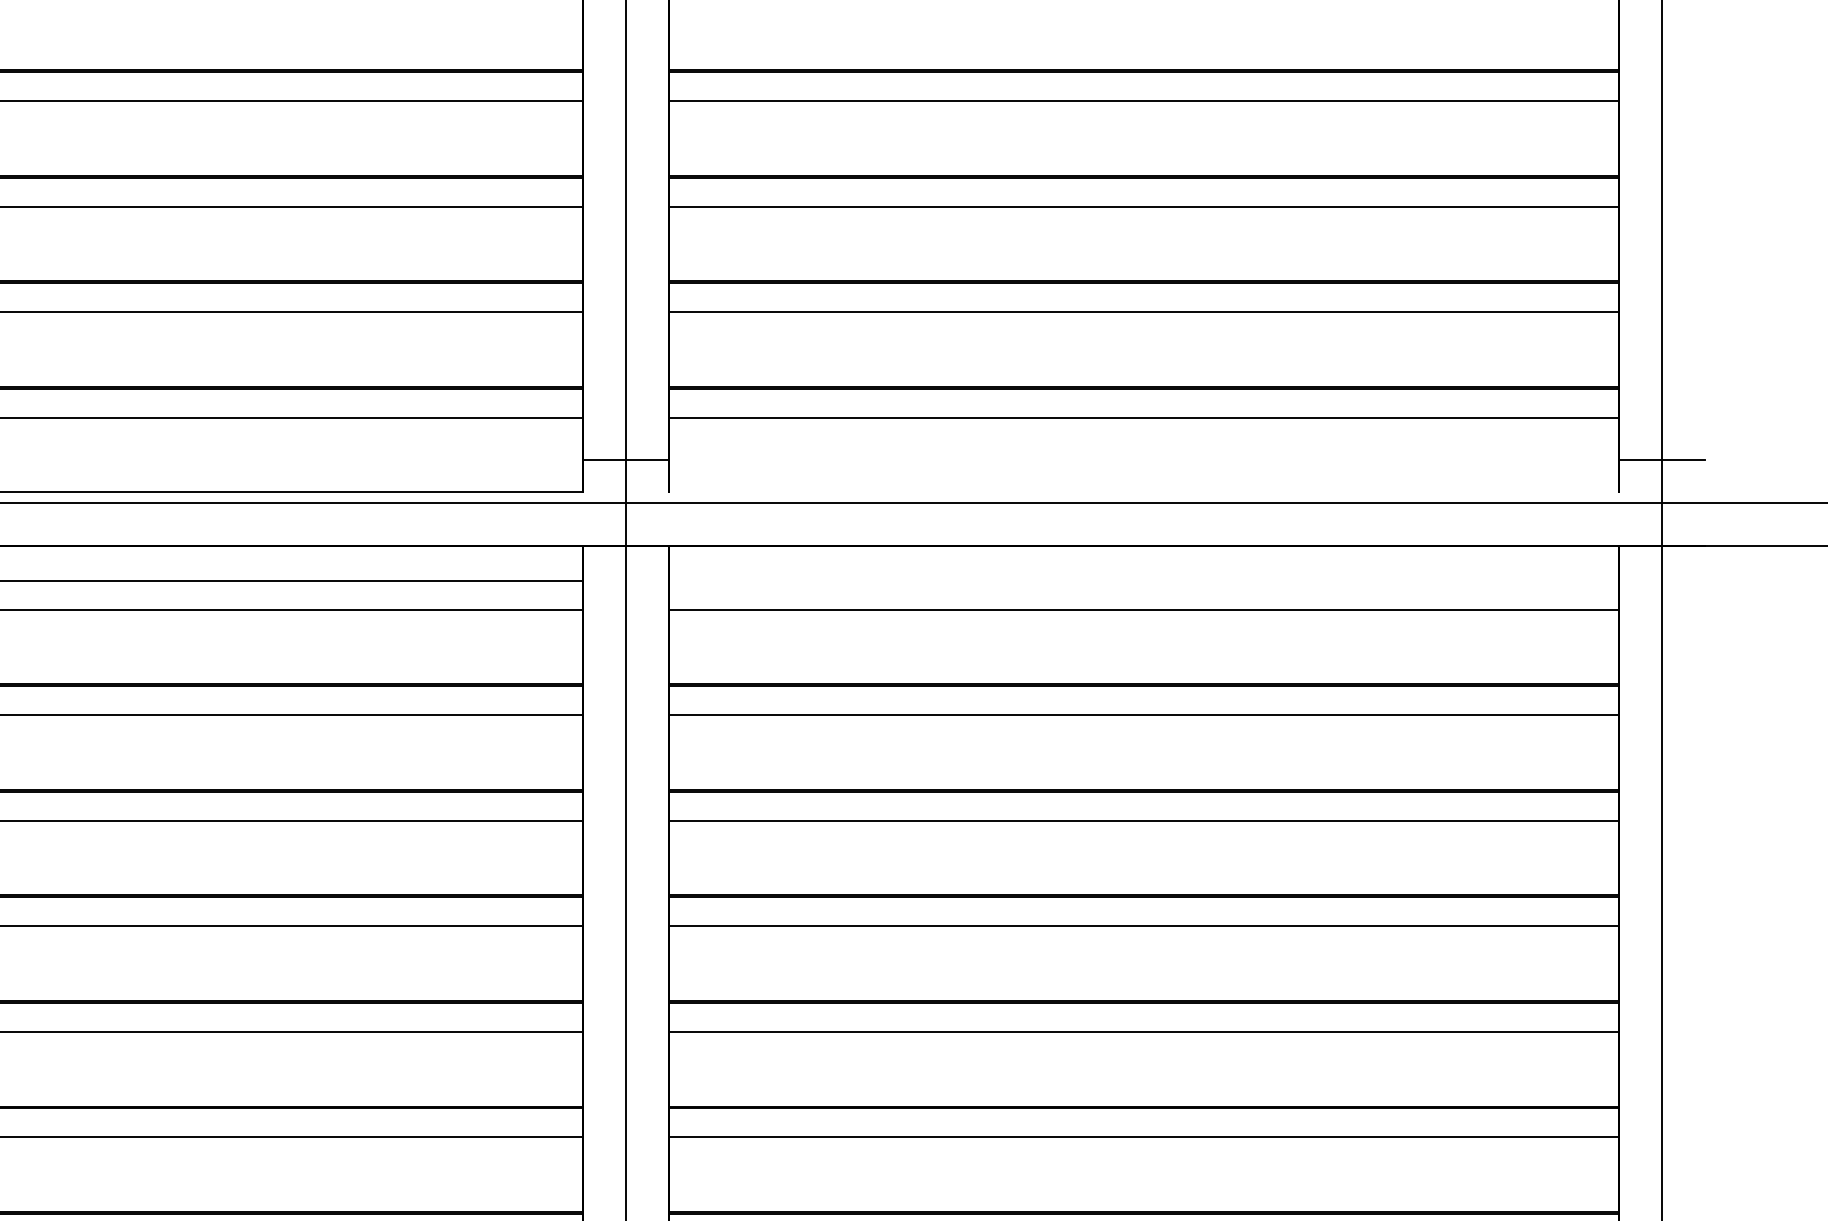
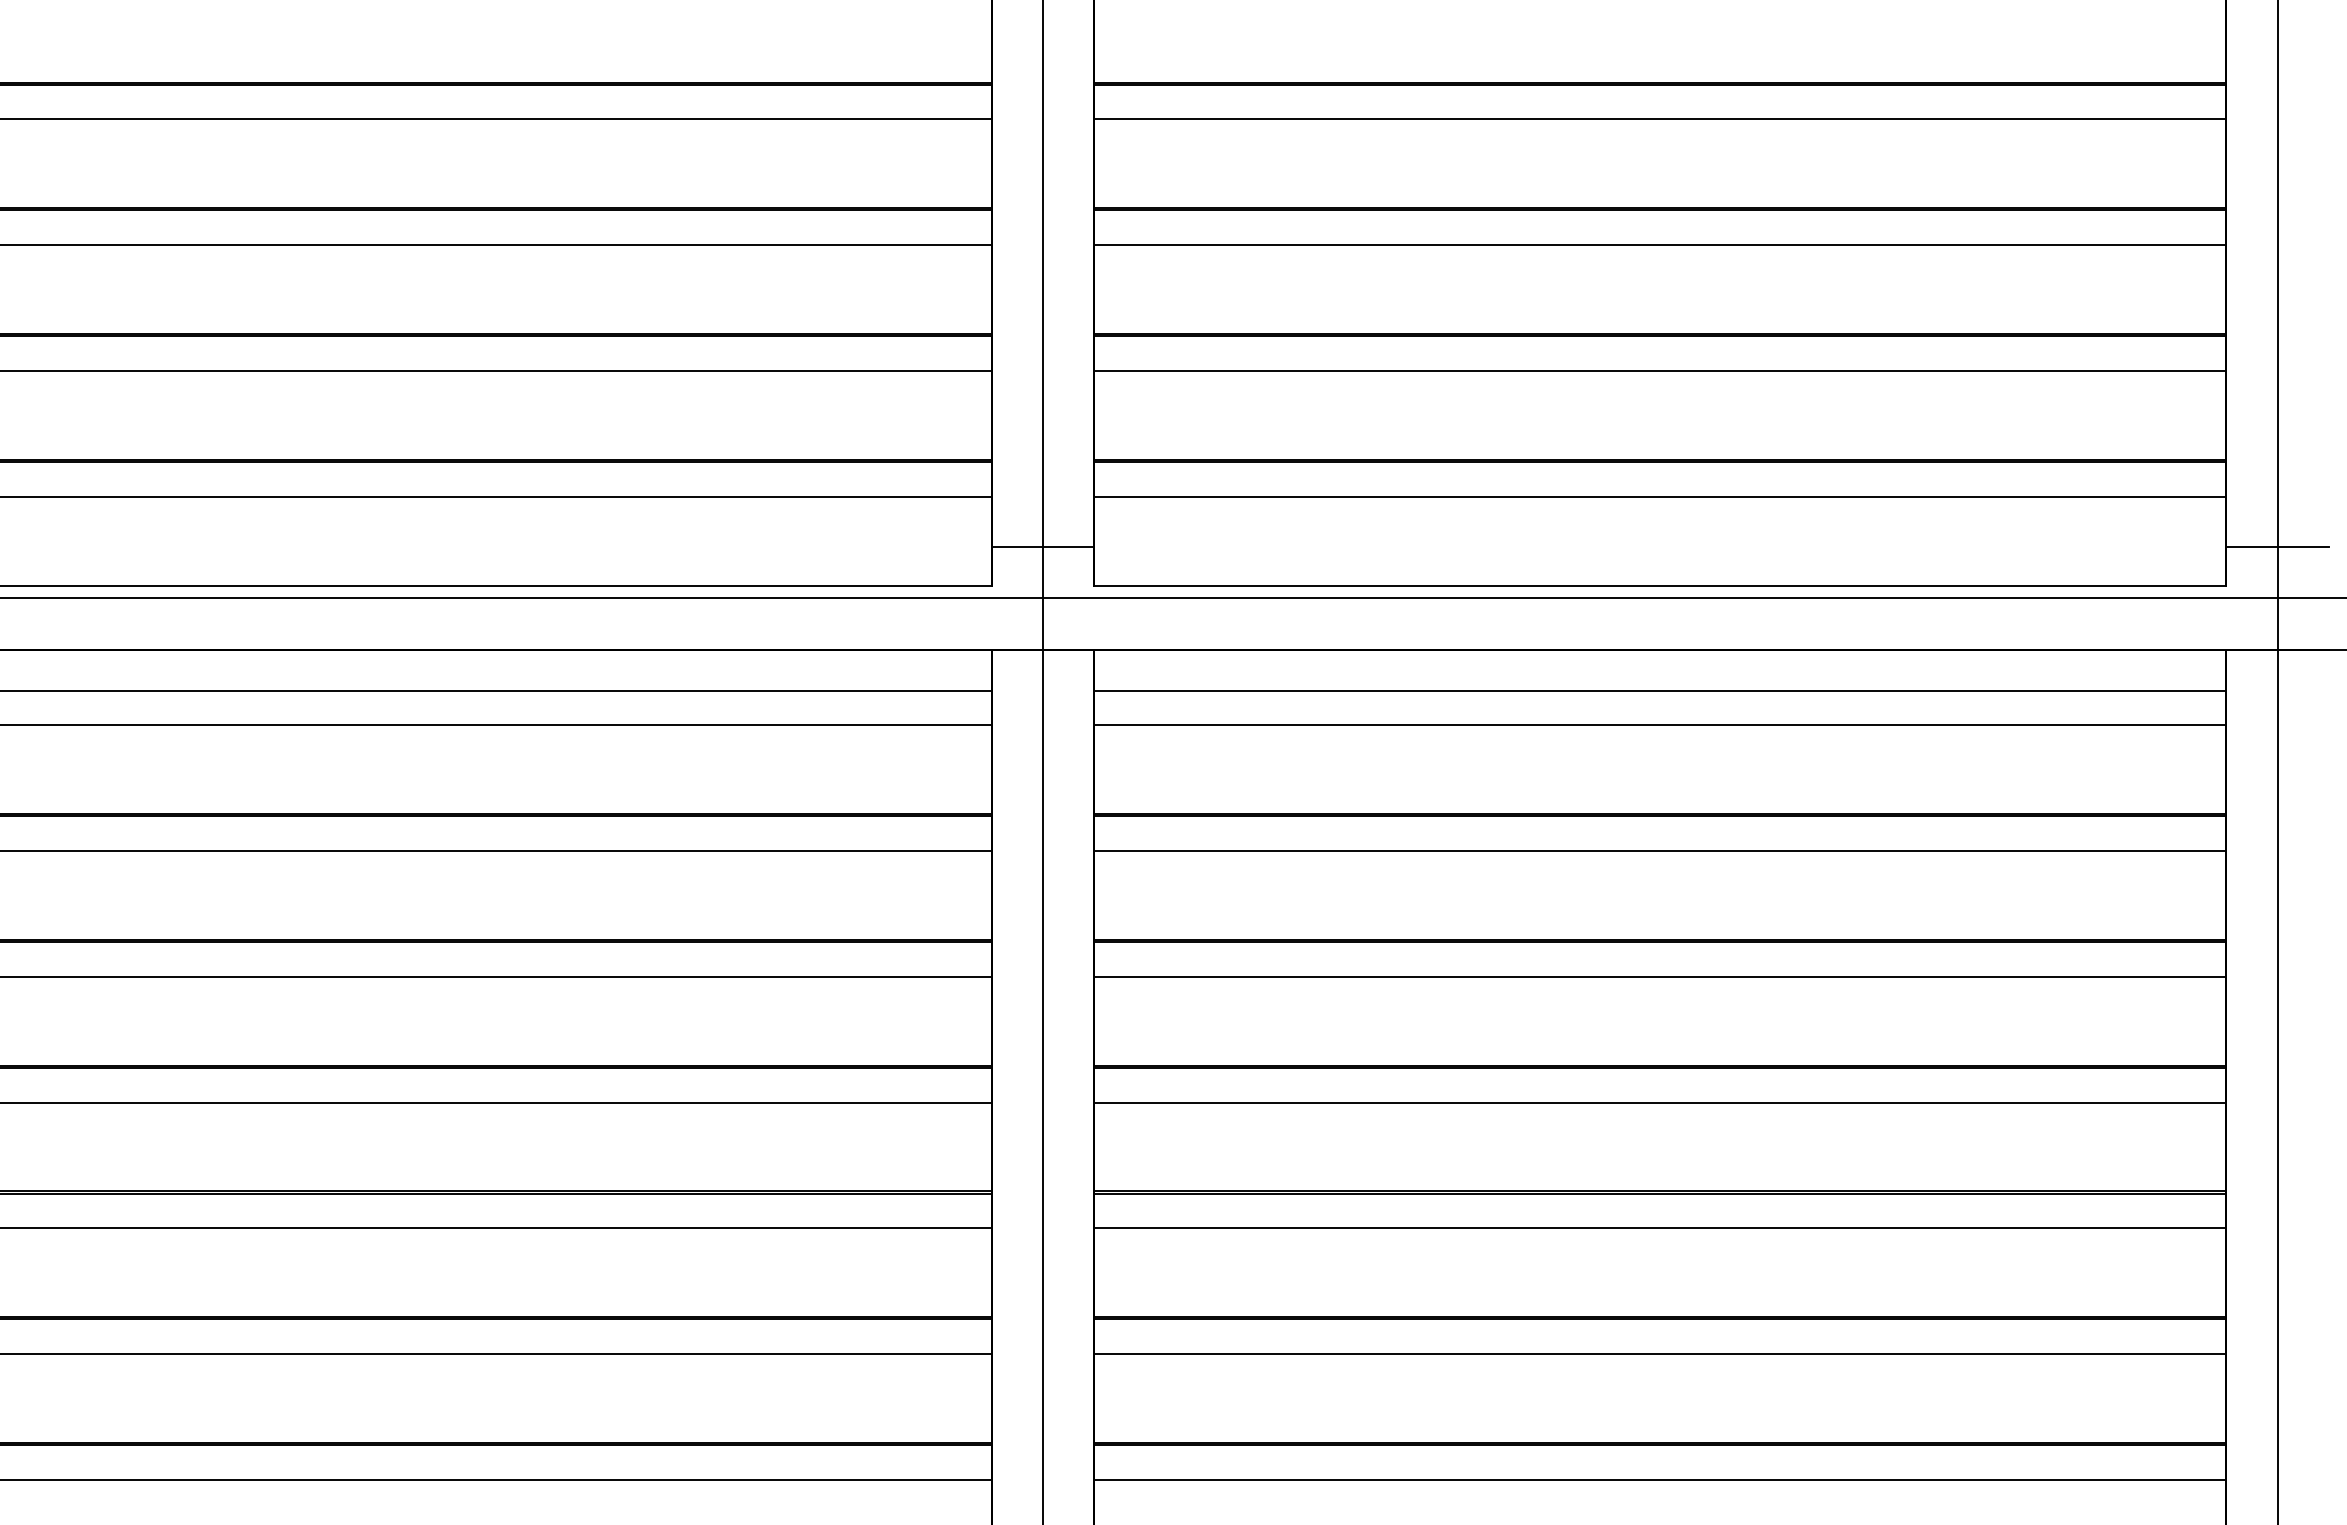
line: (1144, 492) -> (1660, 585), added
line: (1144, 580) -> (1660, 690), added

